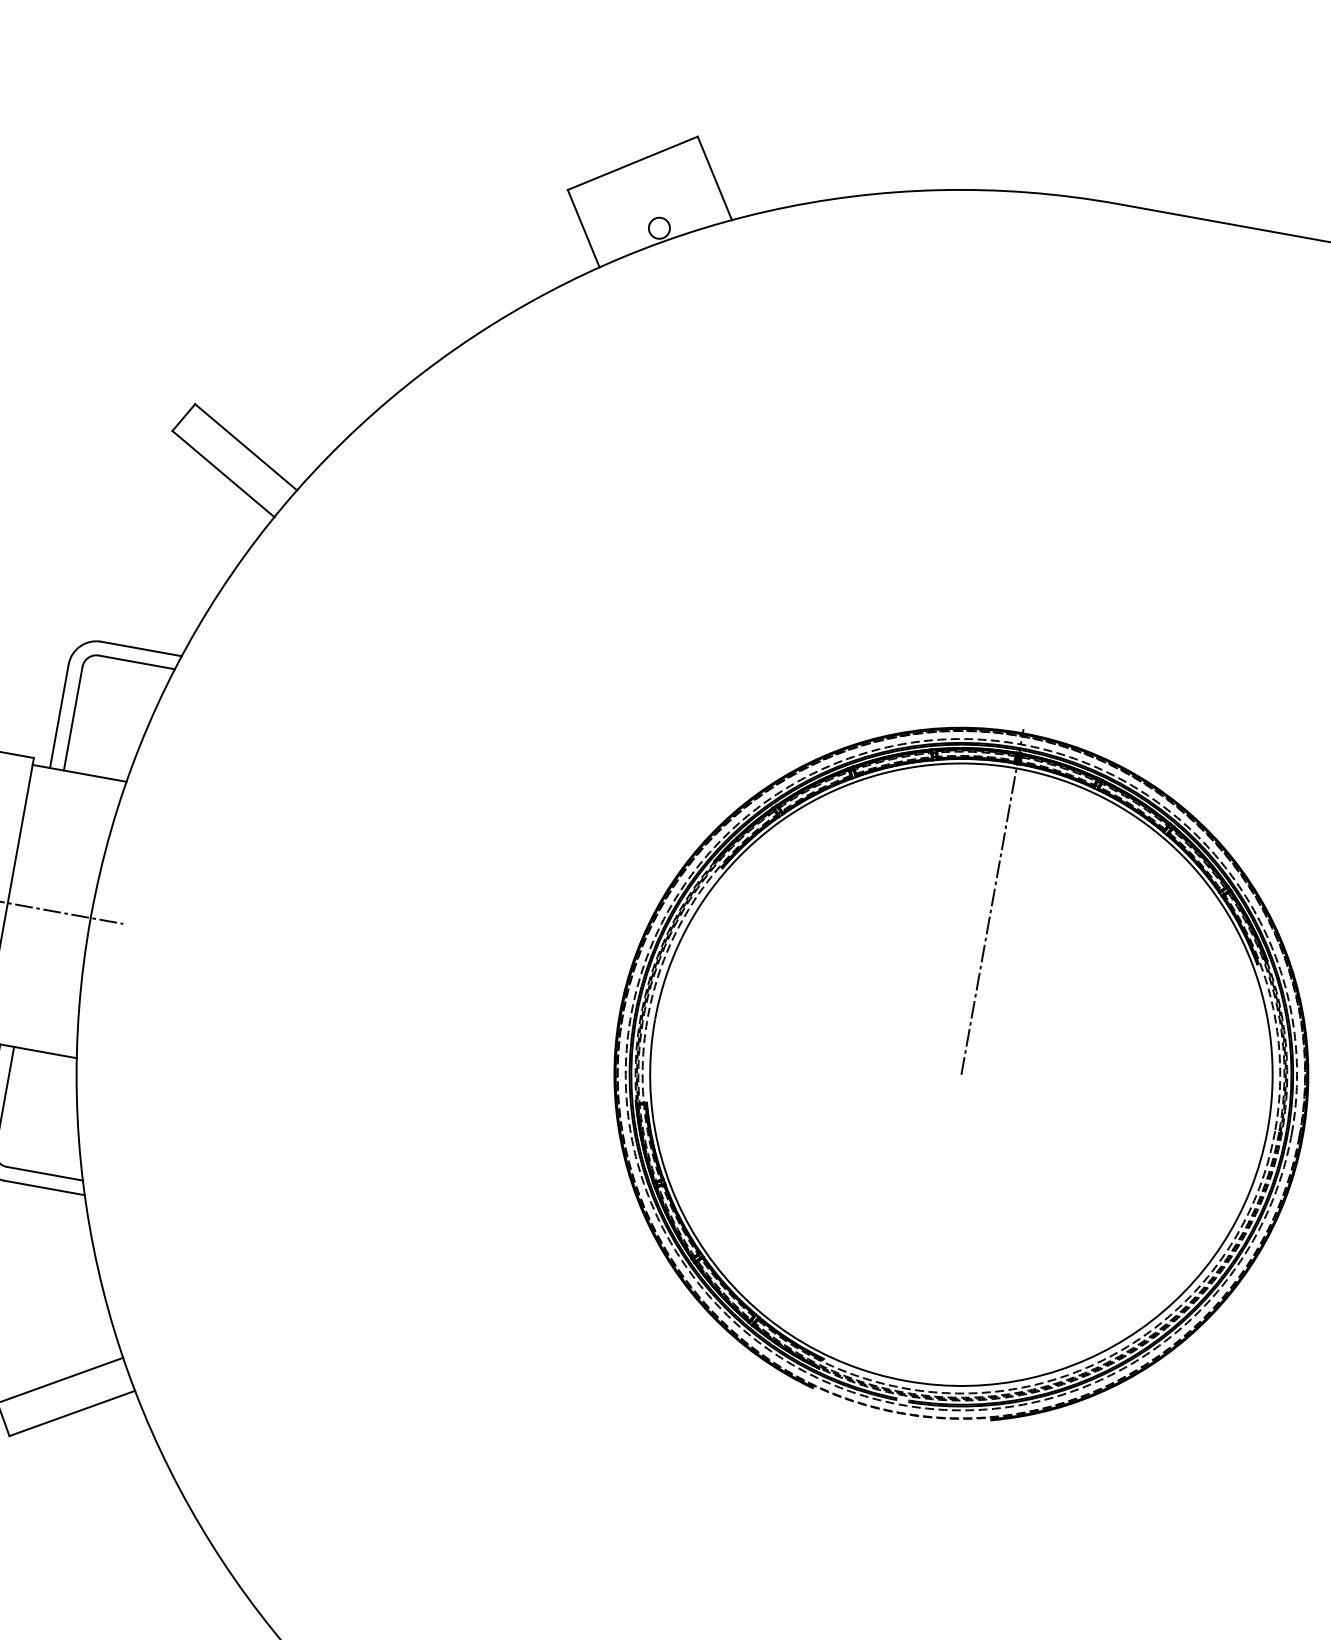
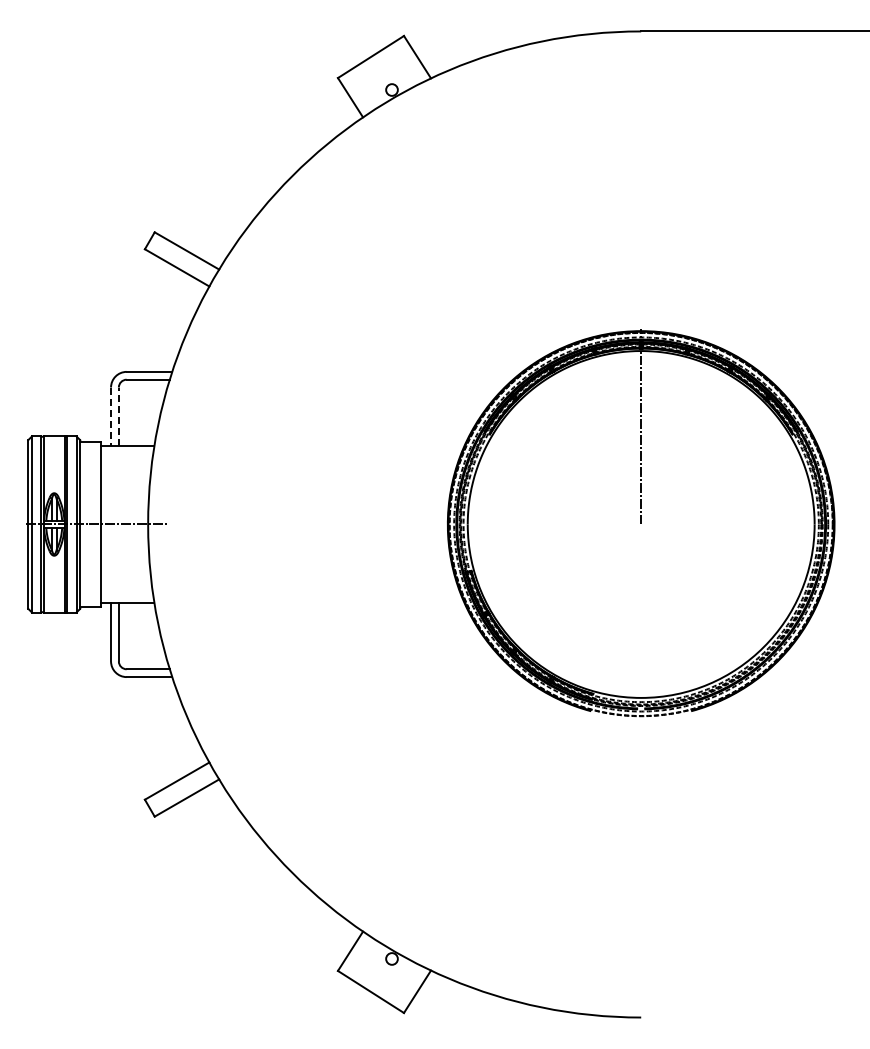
line: (59, 717) -> (111, 417), solid -> dashed
line: (72, 717) -> (118, 416), solid -> dashed

